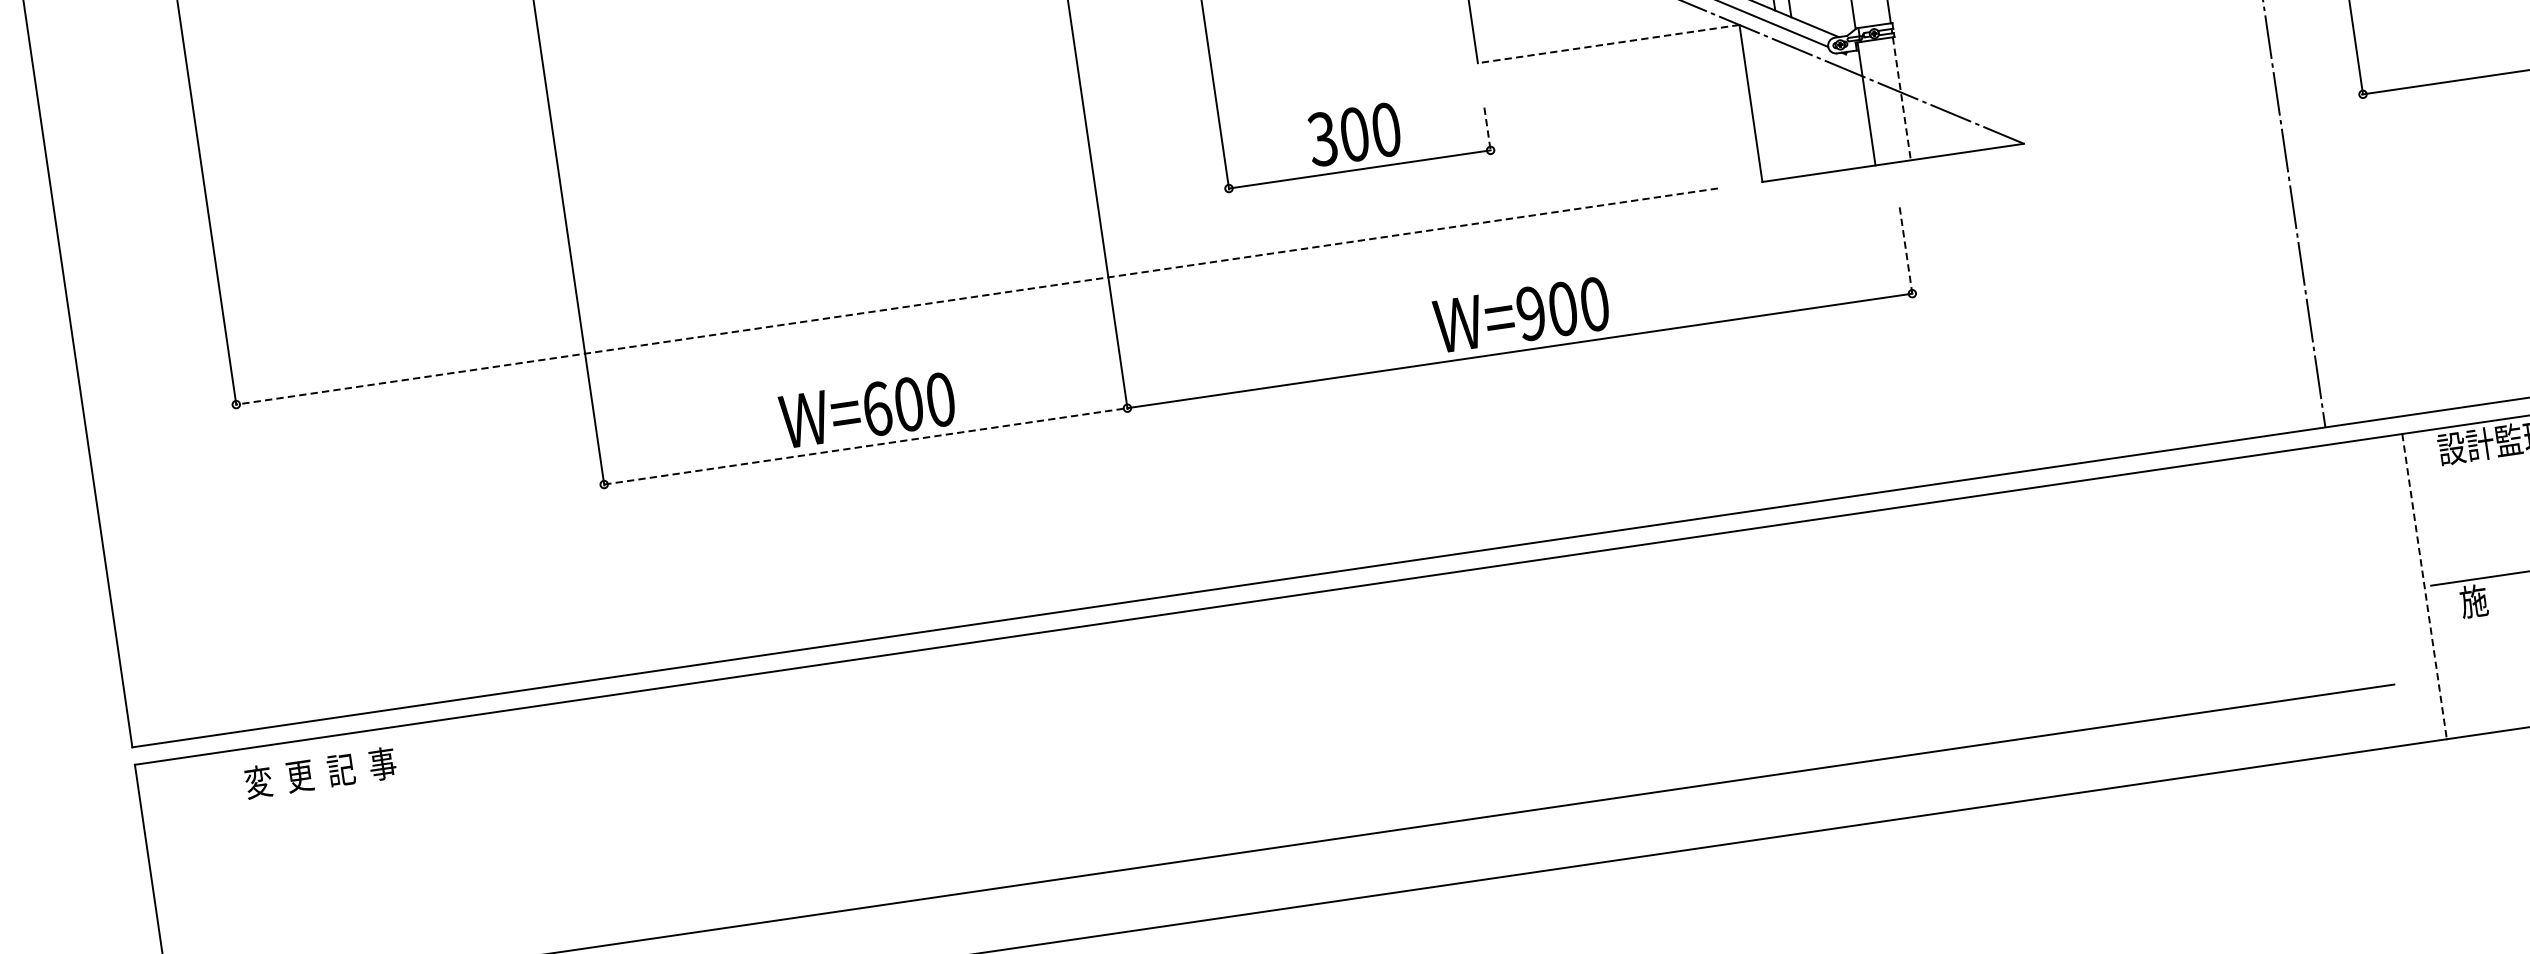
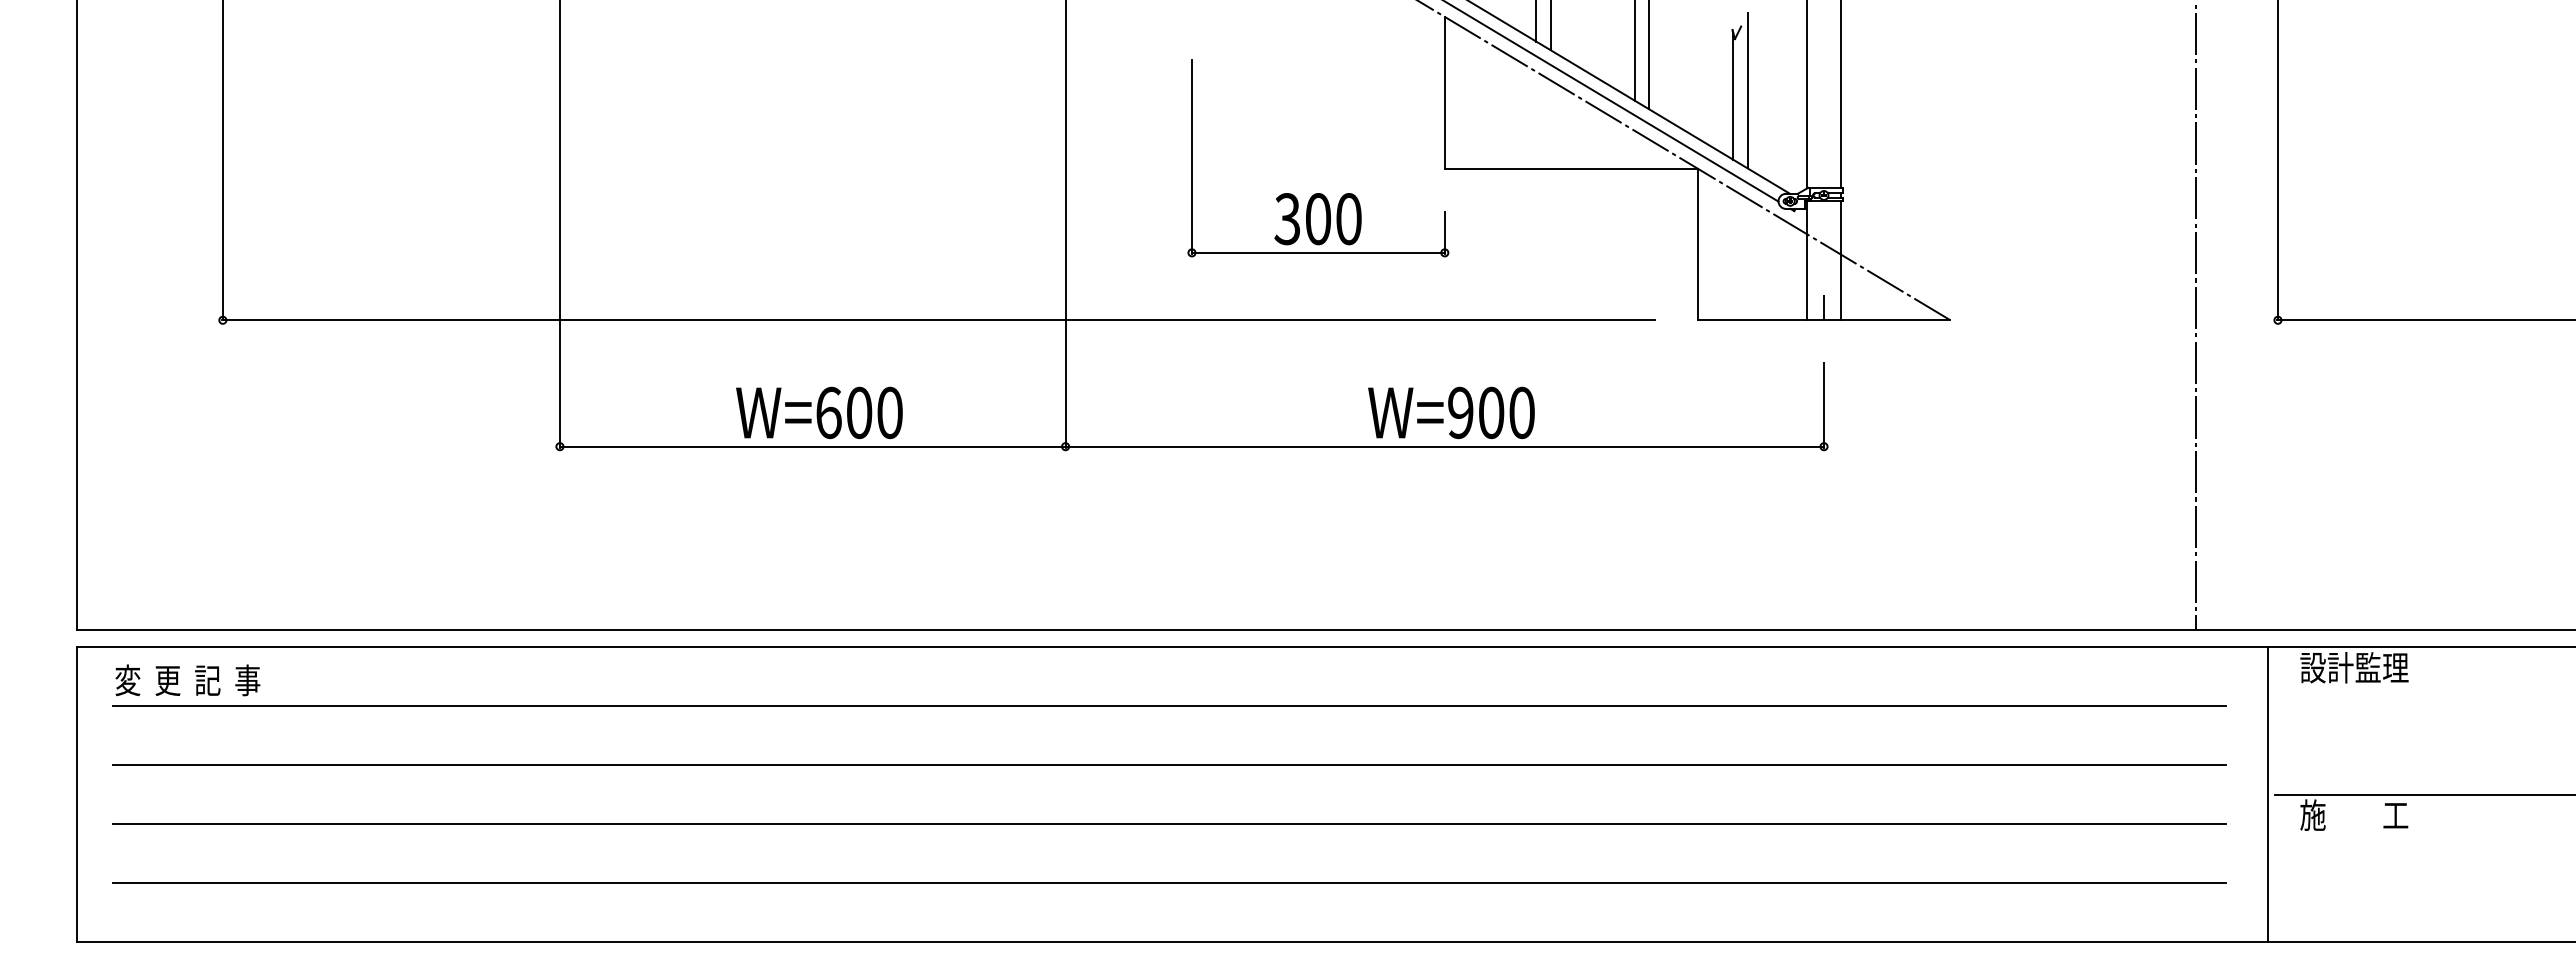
line: (1607, 44) -> (1570, 168), dashed -> solid
line: (1902, 99) -> (1841, 261), dashed -> solid
line: (1487, 130) -> (1444, 233), dashed -> solid
line: (1891, 149) -> (1824, 307), added
line: (1906, 251) -> (1824, 405), dashed -> solid
line: (975, 296) -> (937, 320), dashed -> solid
line: (865, 446) -> (812, 446), dashed -> solid
line: (2424, 587) -> (2268, 795), dashed -> solid
line: (1274, 661) -> (1169, 706), added
line: (1283, 722) -> (1169, 765), added
text: (320, 773) -> (187, 680), moved
line: (1292, 783) -> (1169, 824), added

